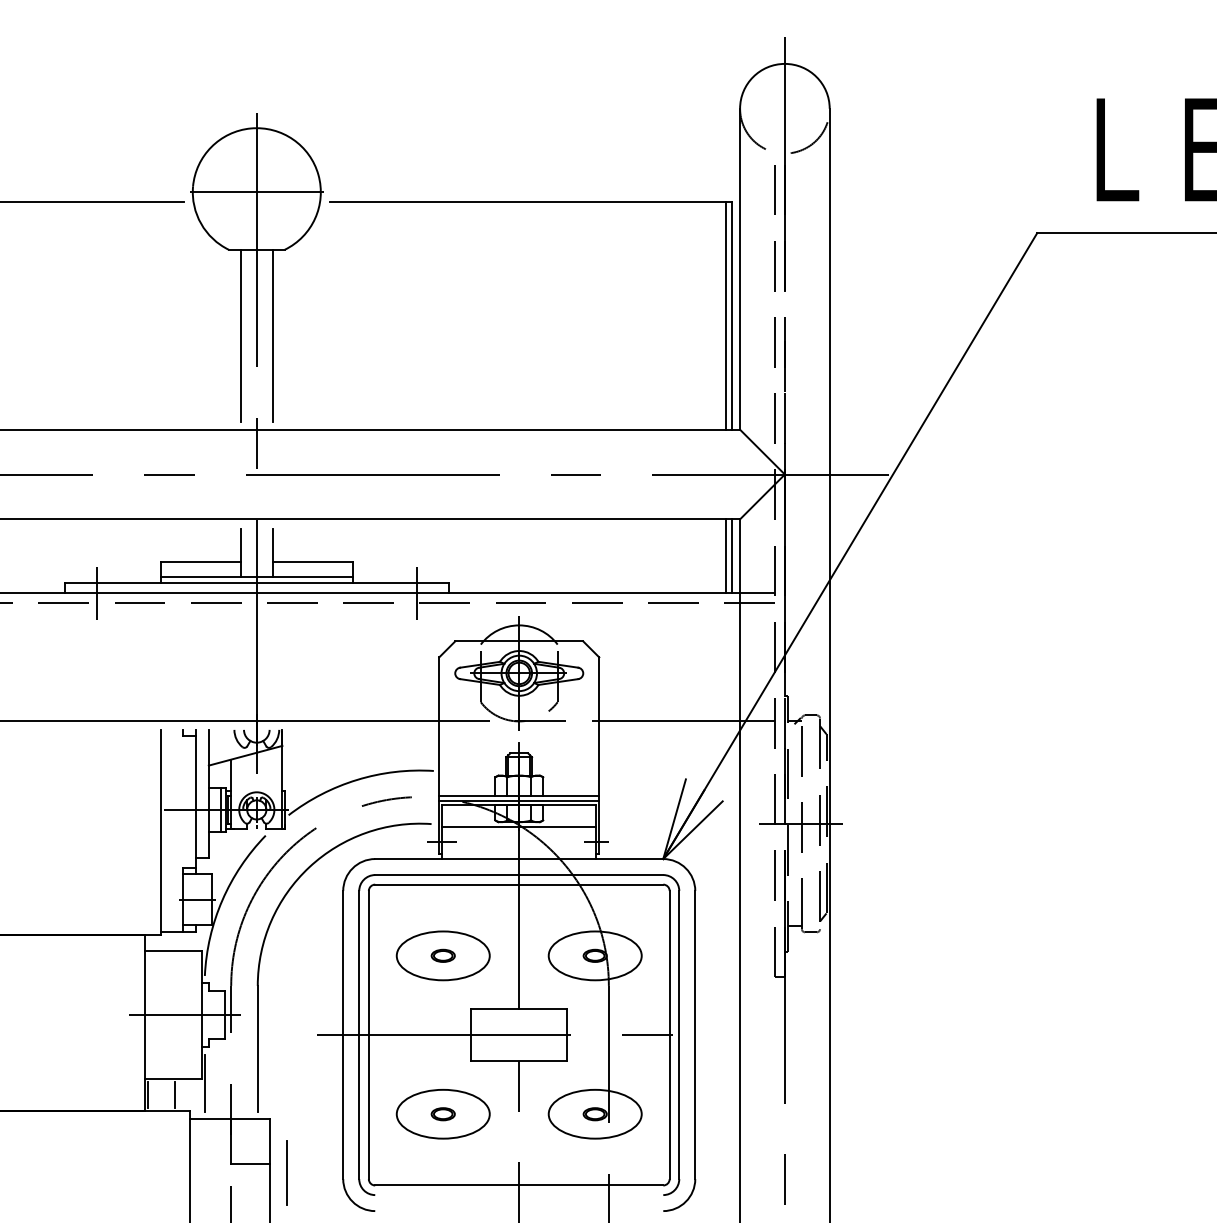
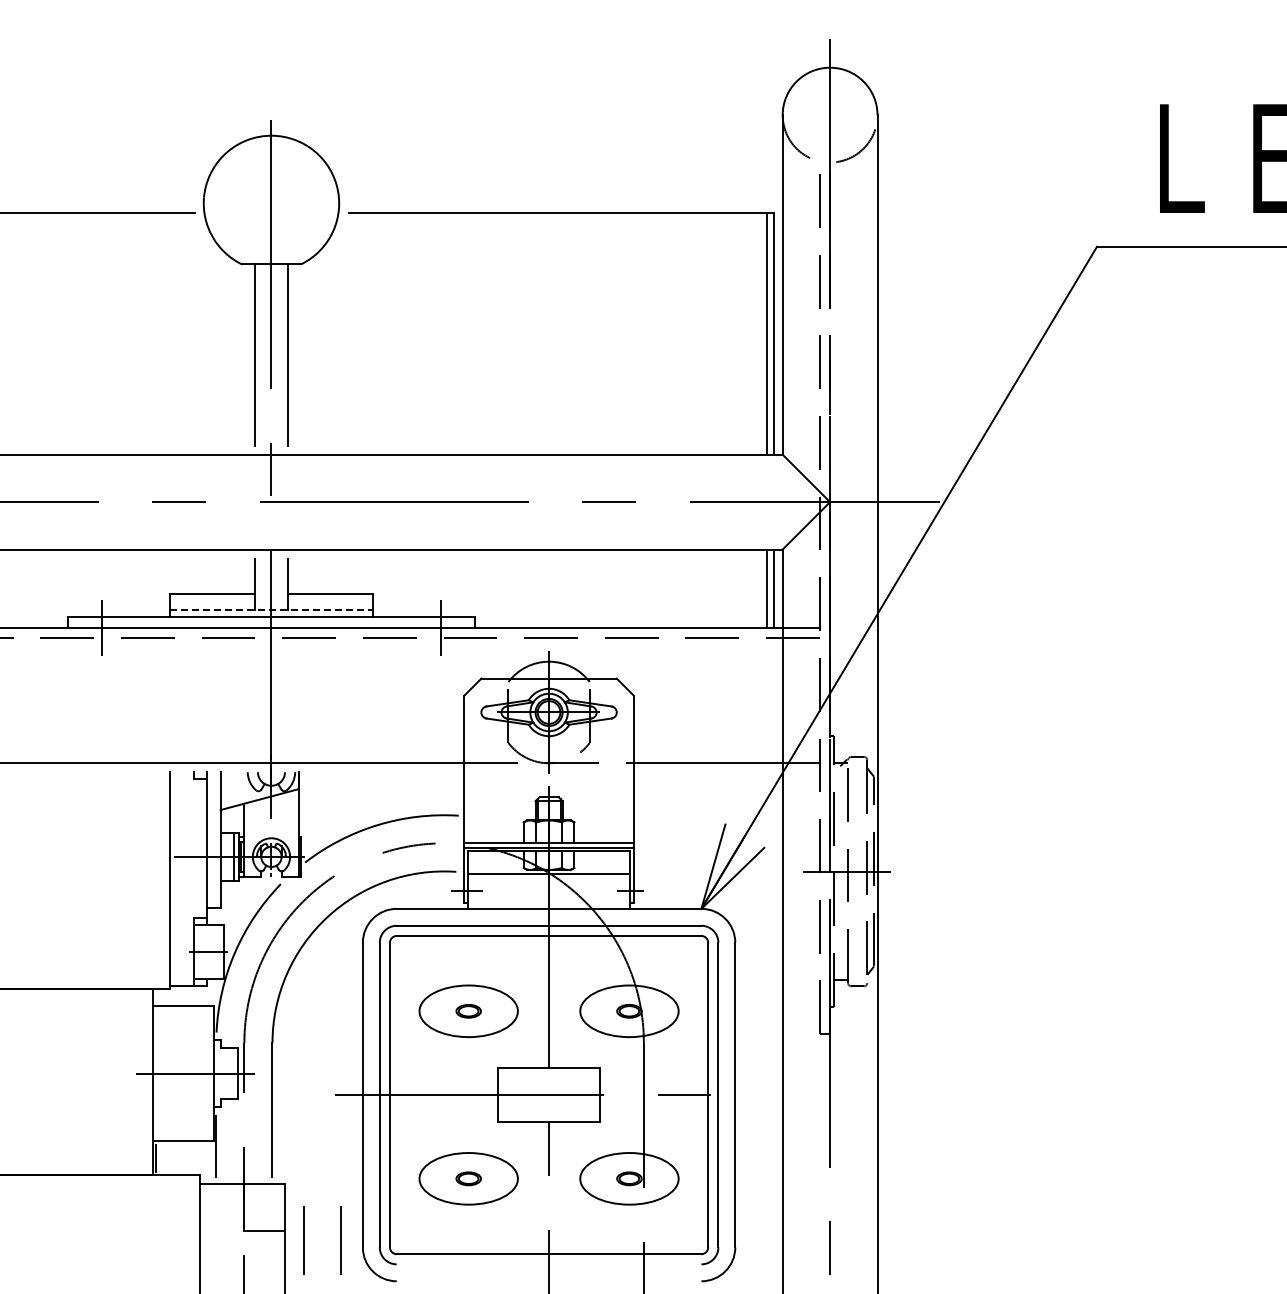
line: (256, 192) -> (271, 203), removed
line: (256, 576) -> (271, 610), solid -> dashed
line: (175, 1094) -> (185, 1157), removed
line: (322, 1172) -> (340, 1240), added

